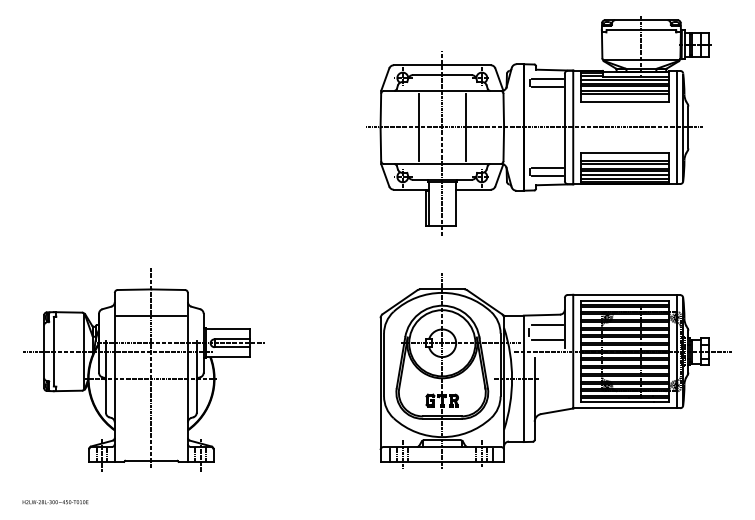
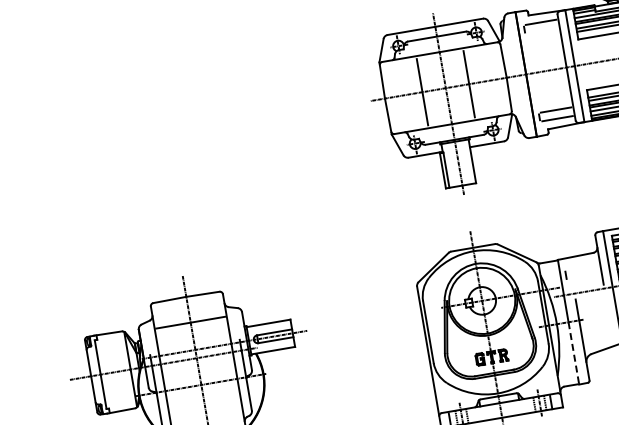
line: (546, 87) -> (541, 31), removed
line: (546, 325) -> (581, 265), removed
line: (546, 339) -> (584, 279), removed
line: (523, 410) -> (573, 353), solid -> dashed

